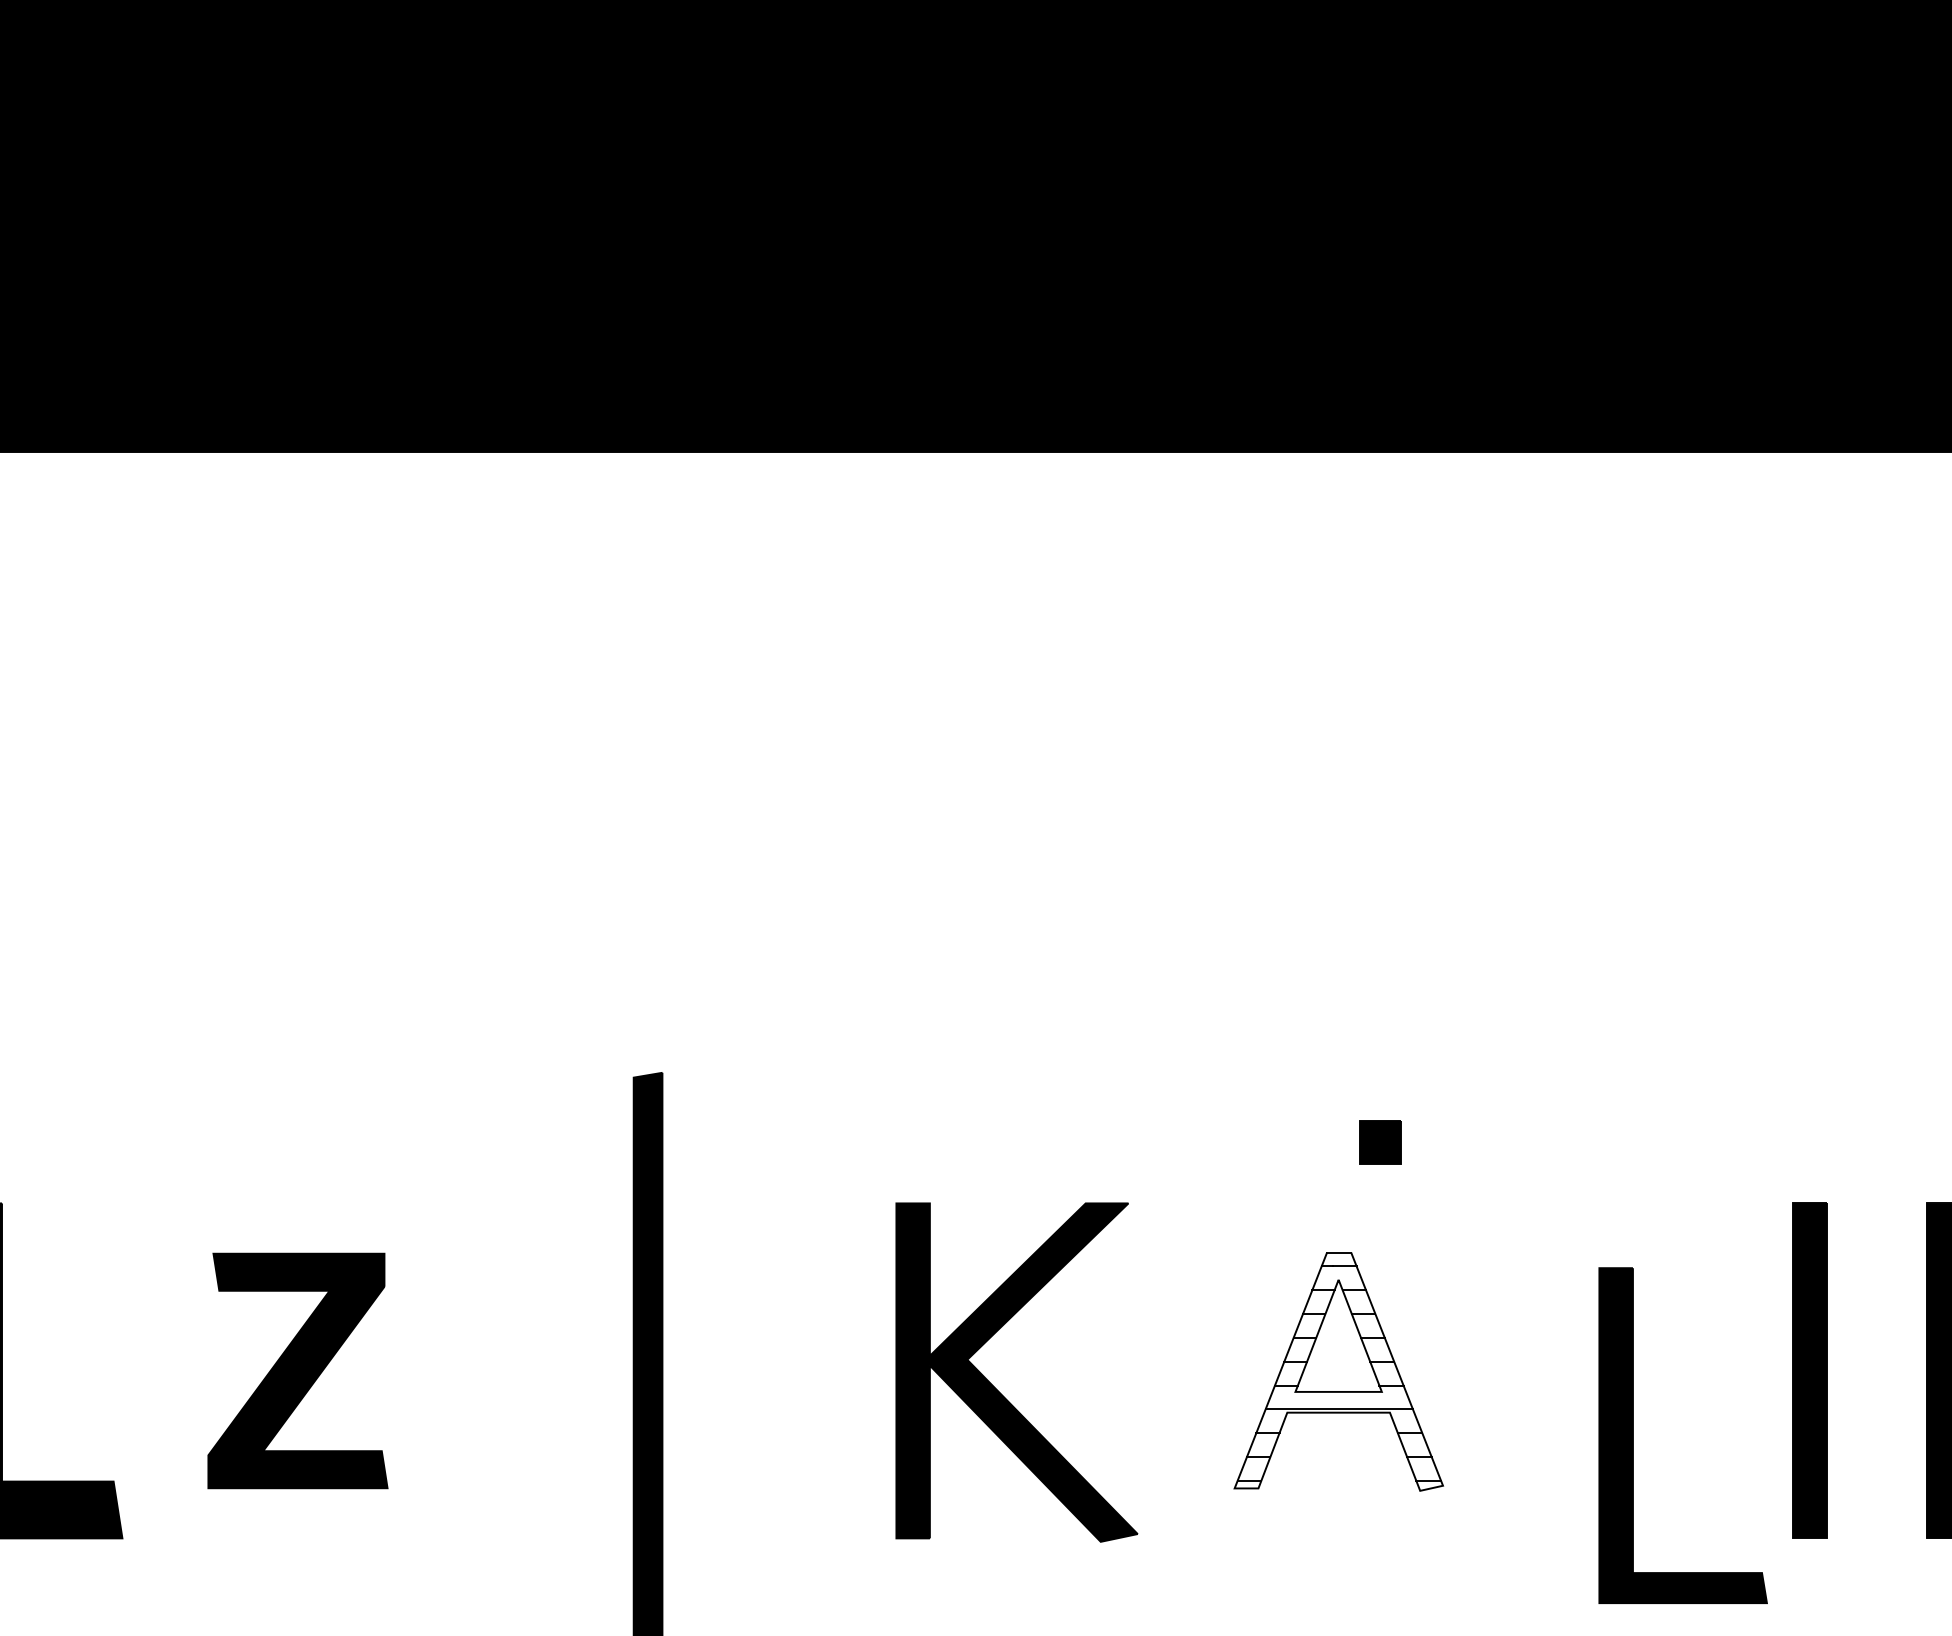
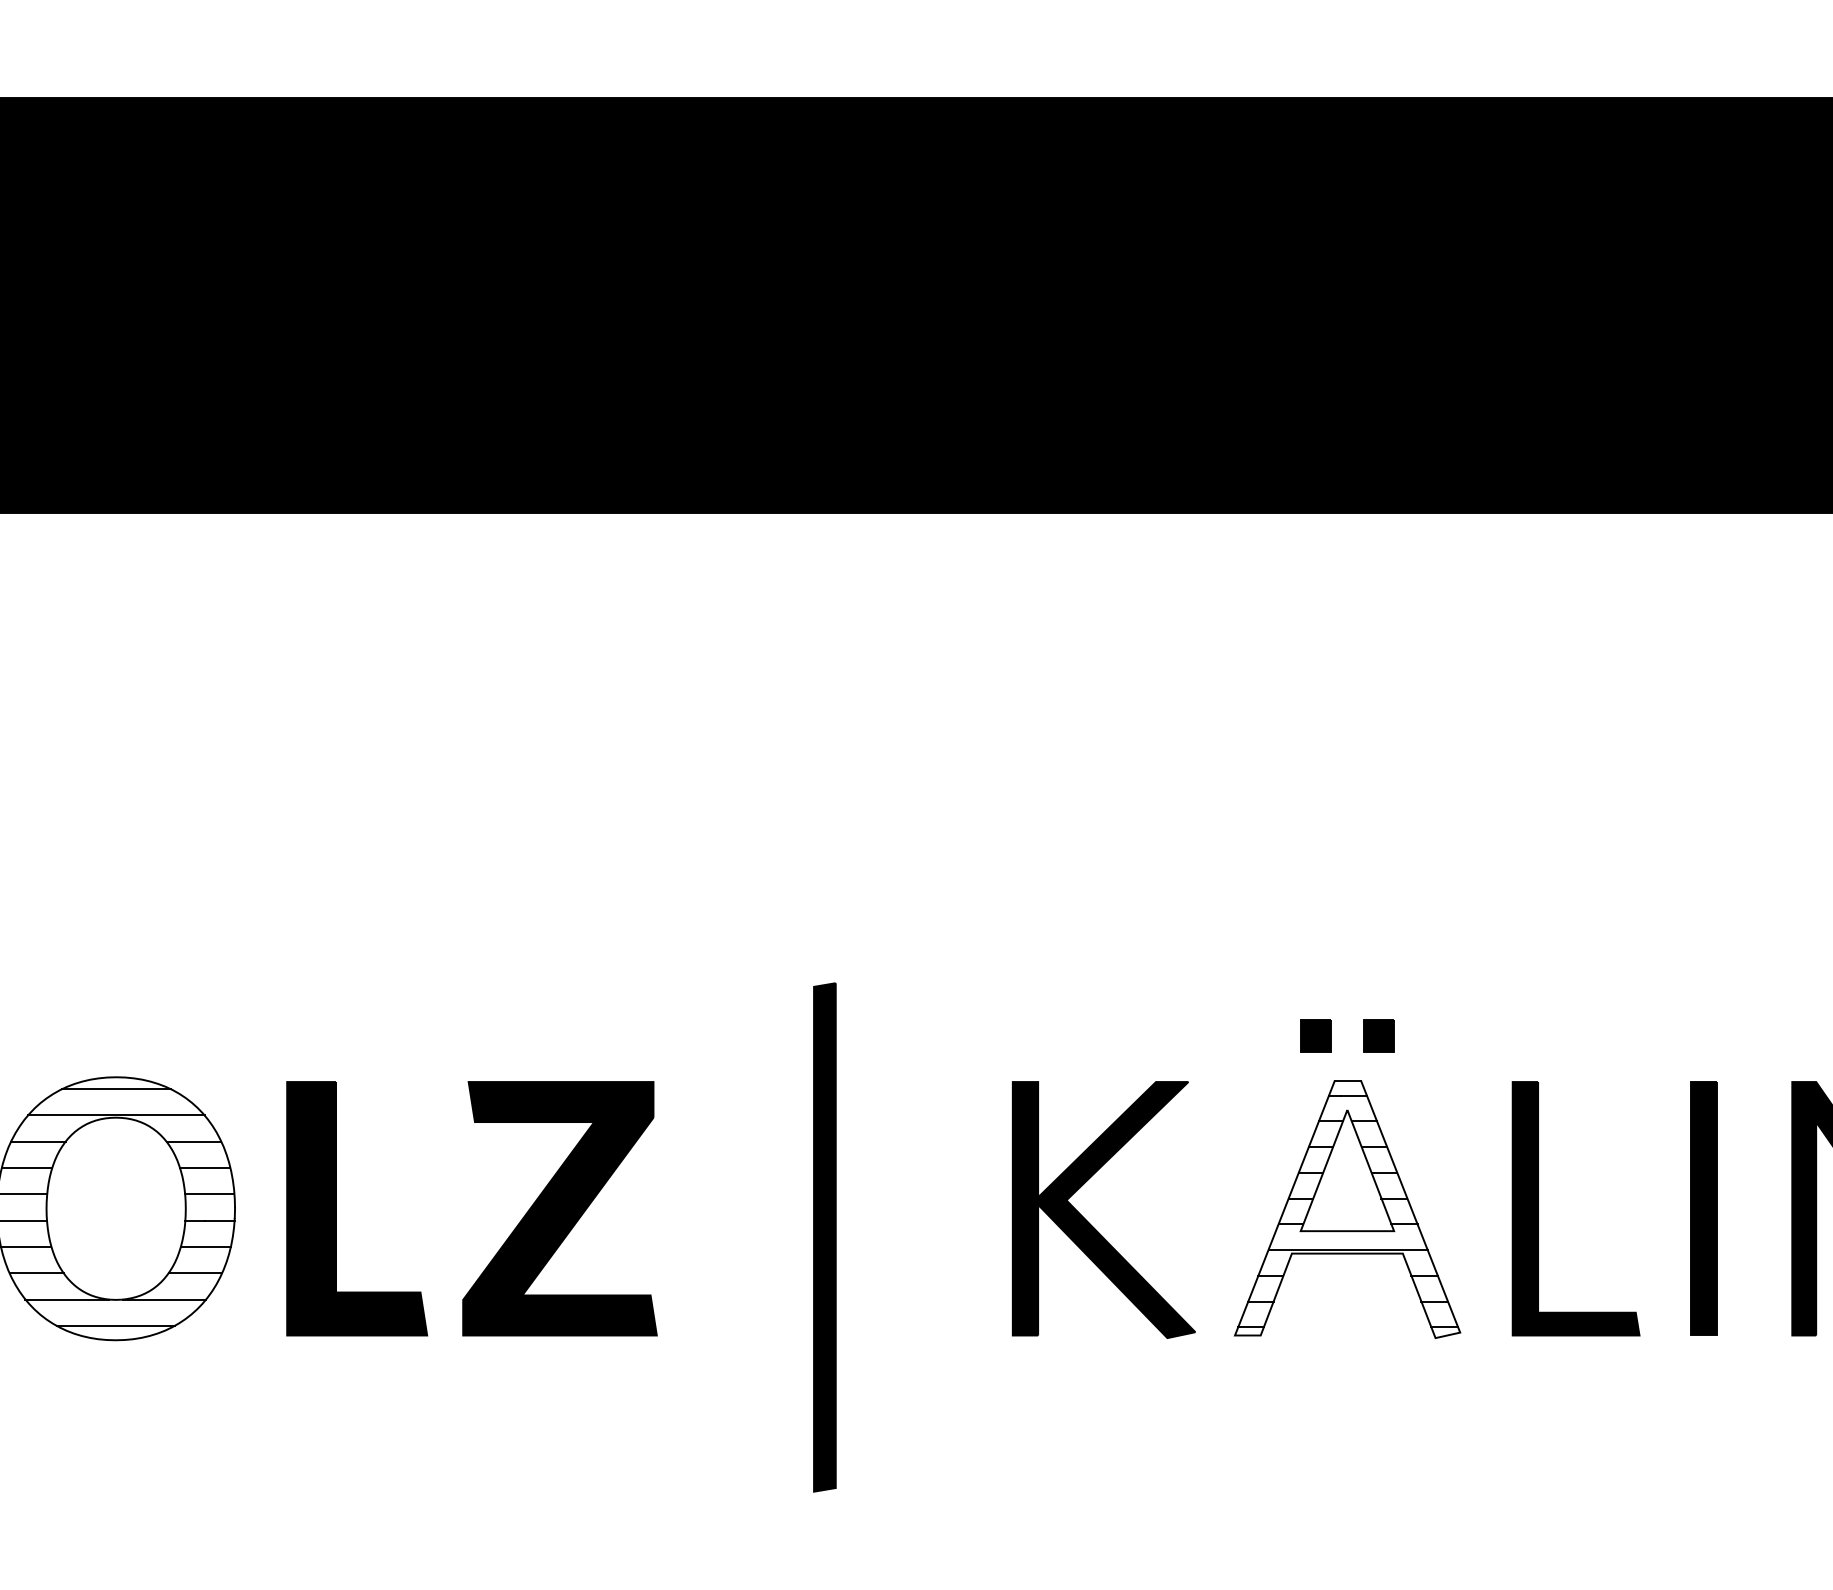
part: (1296, 1141) -> (1315, 1035), added
part: (297, 1370) -> (559, 1208), size x1.43
part: (1338, 1371) -> (1347, 1209), size x1.43
part: (1633, 1435) -> (1538, 1208), moved

